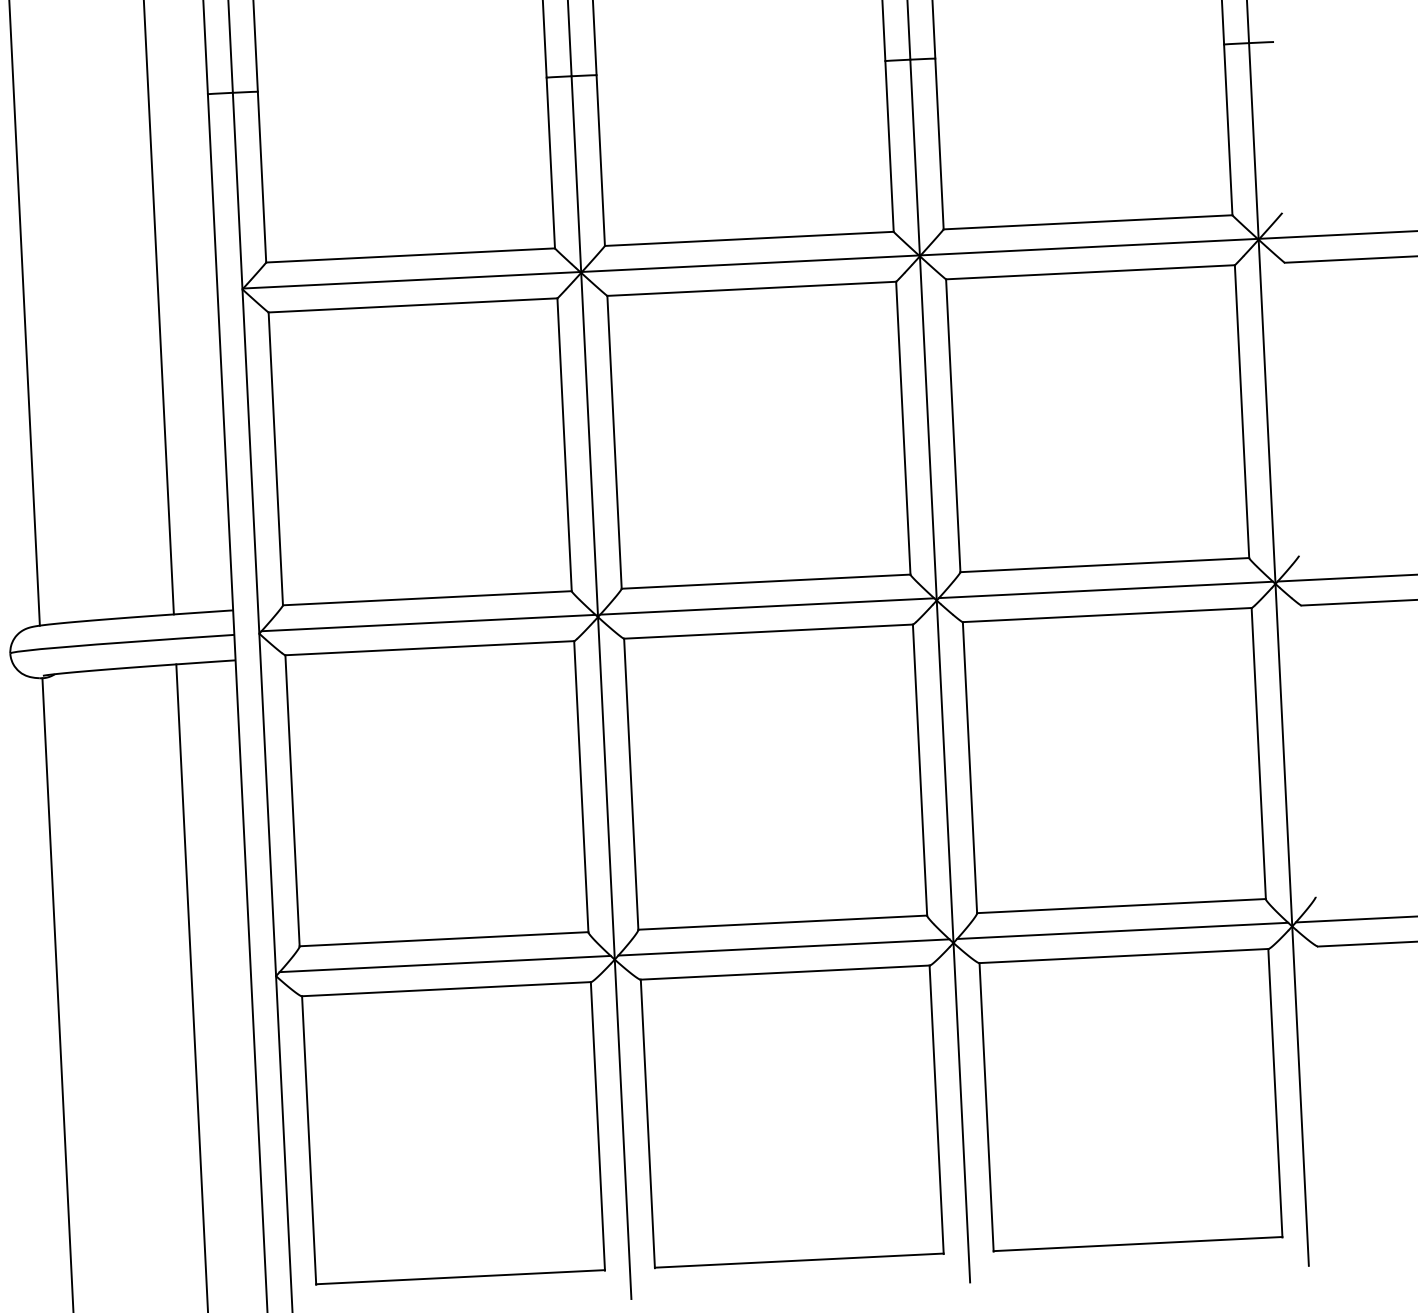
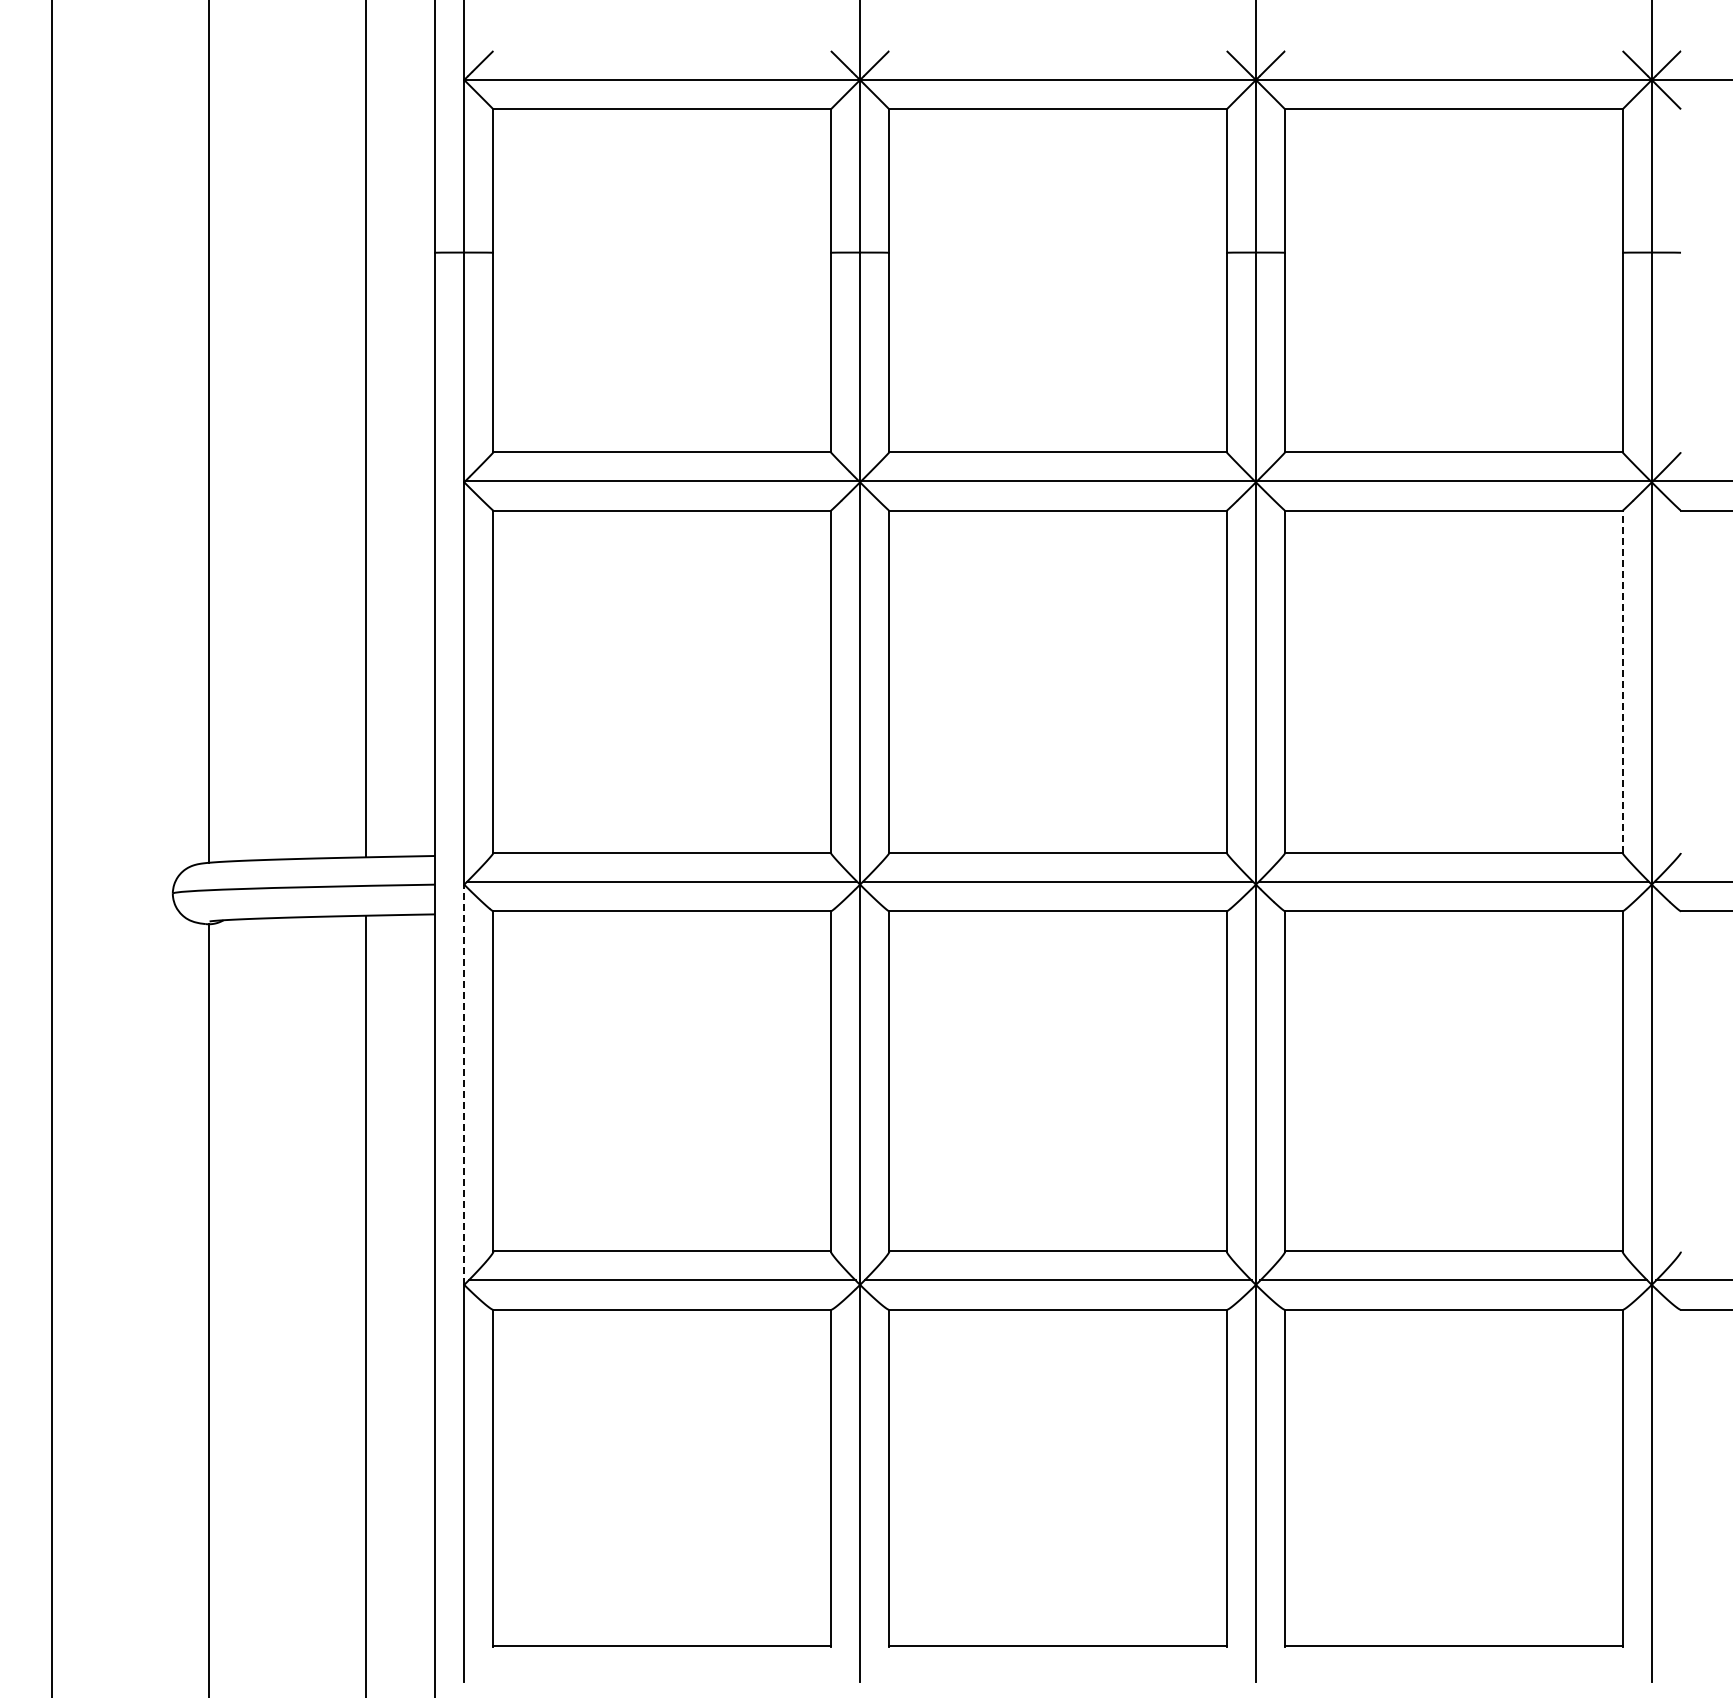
line: (1241, 411) -> (1622, 681), solid -> dashed
line: (267, 804) -> (464, 1084), solid -> dashed

